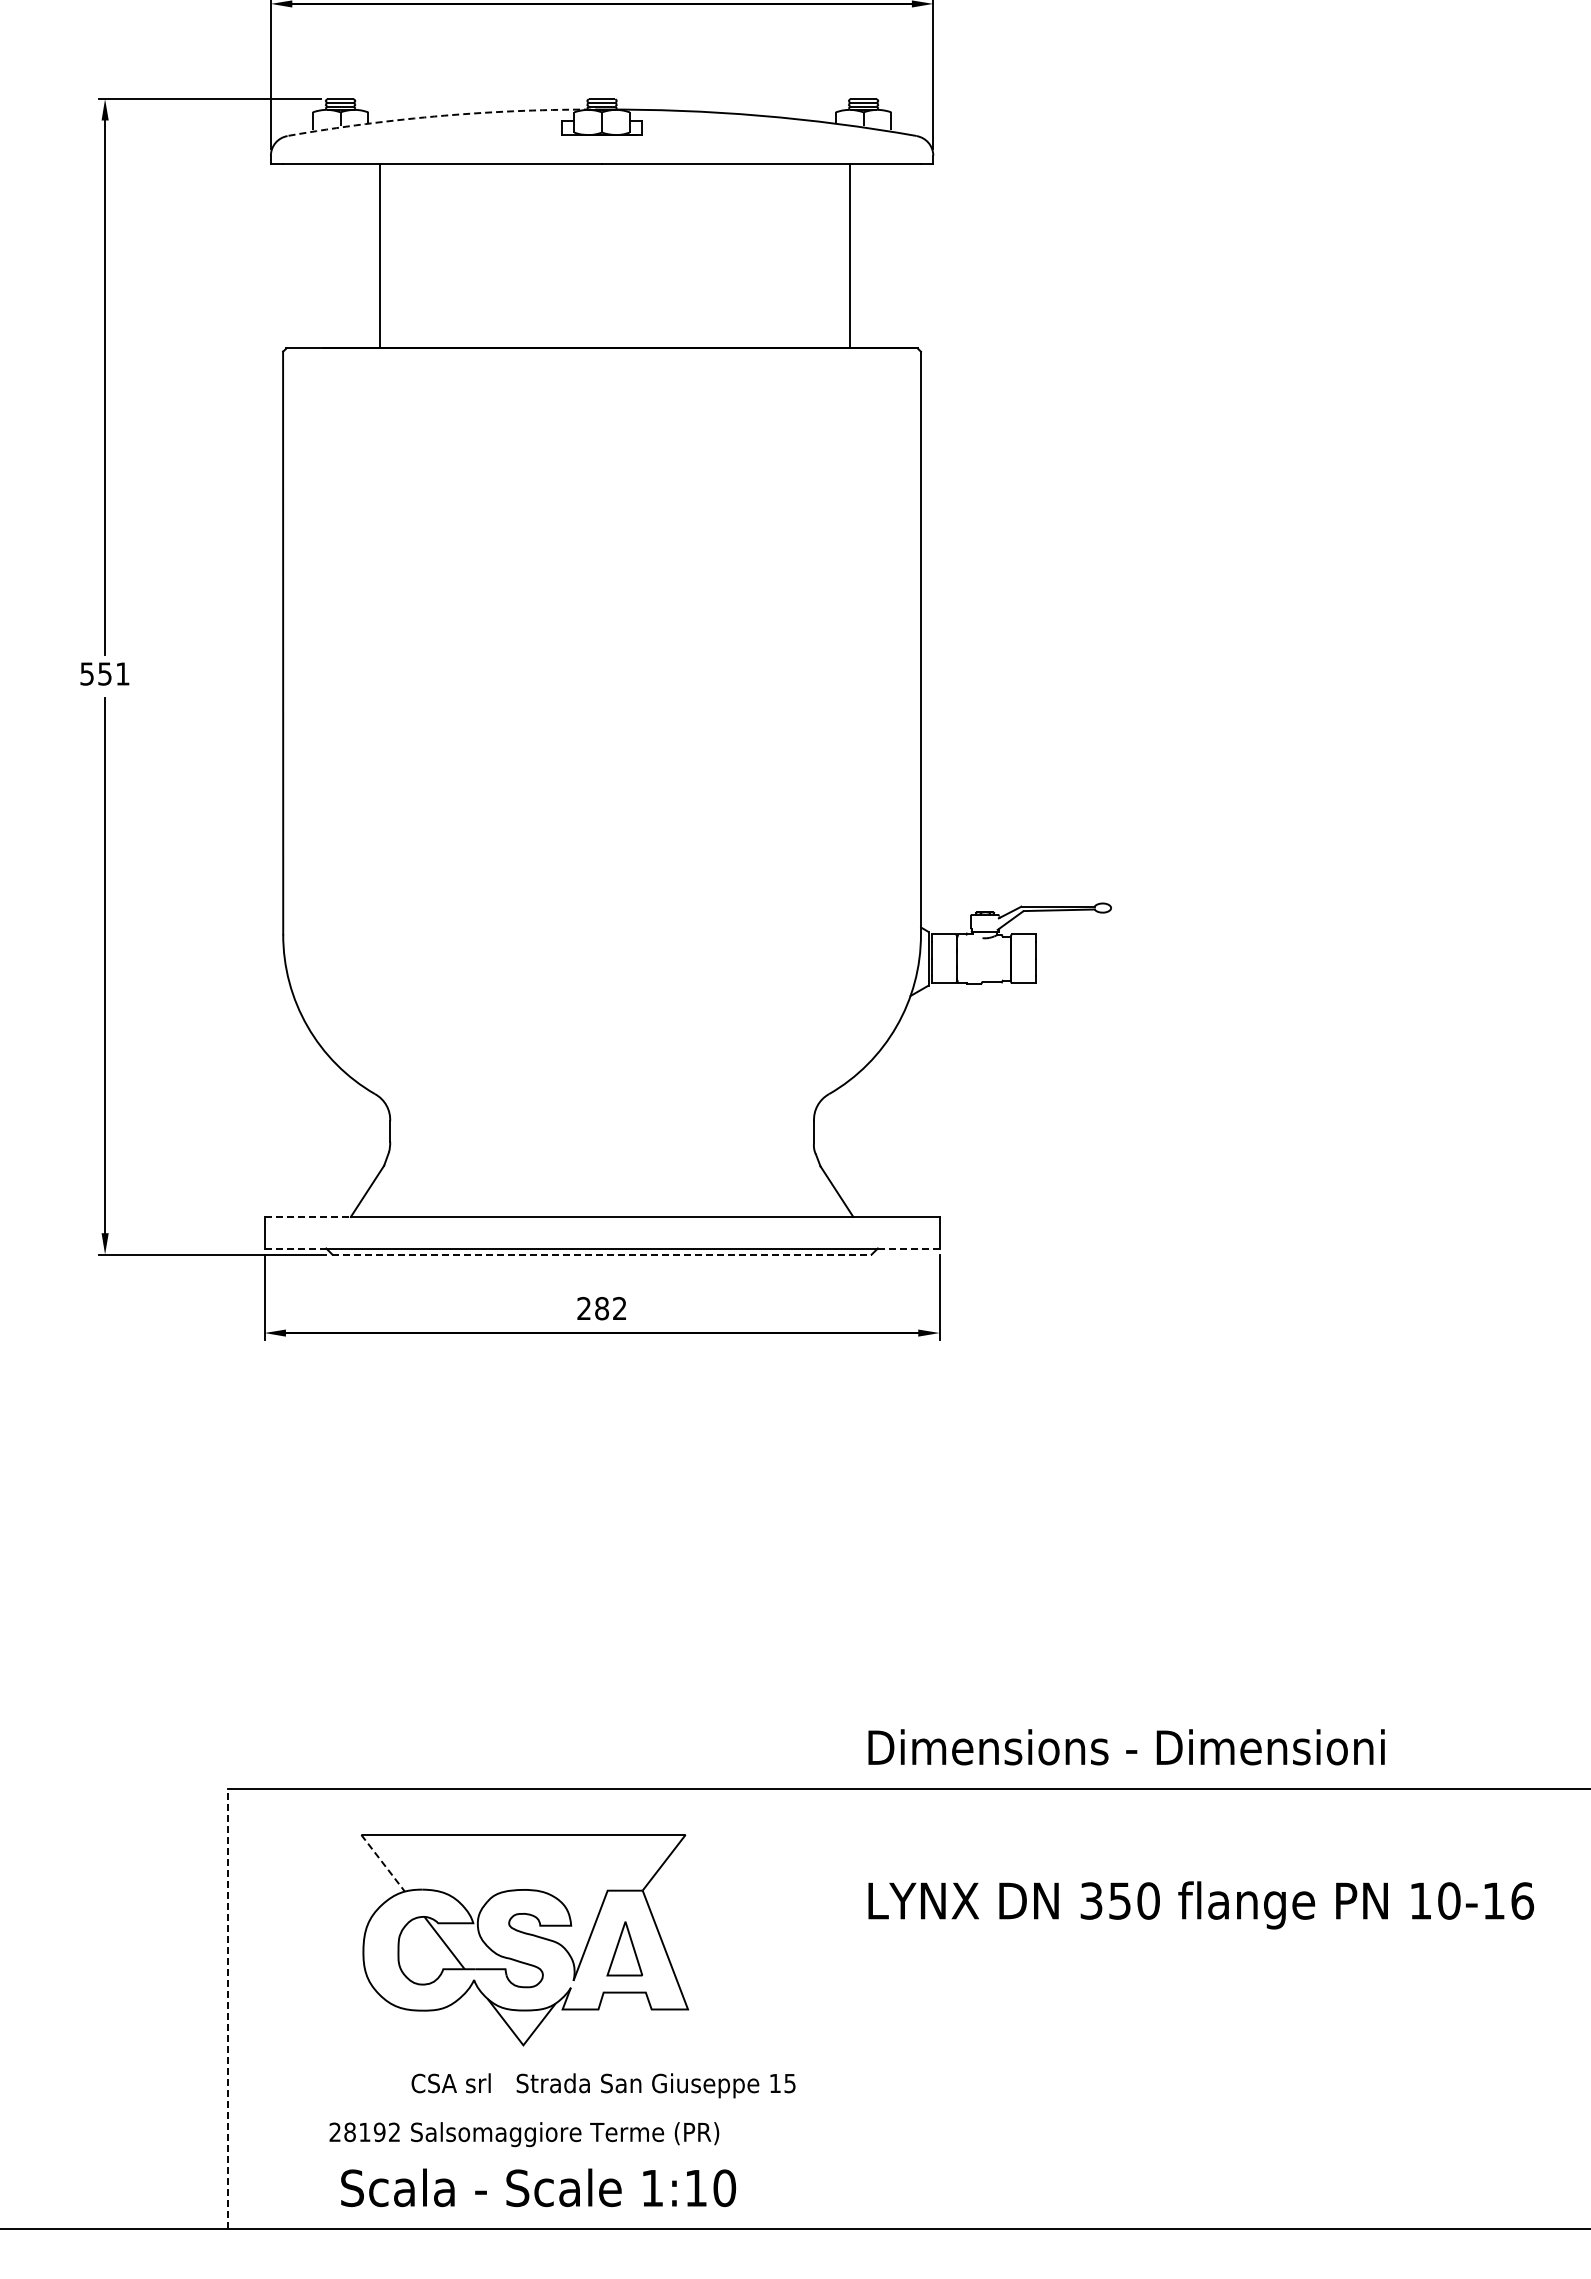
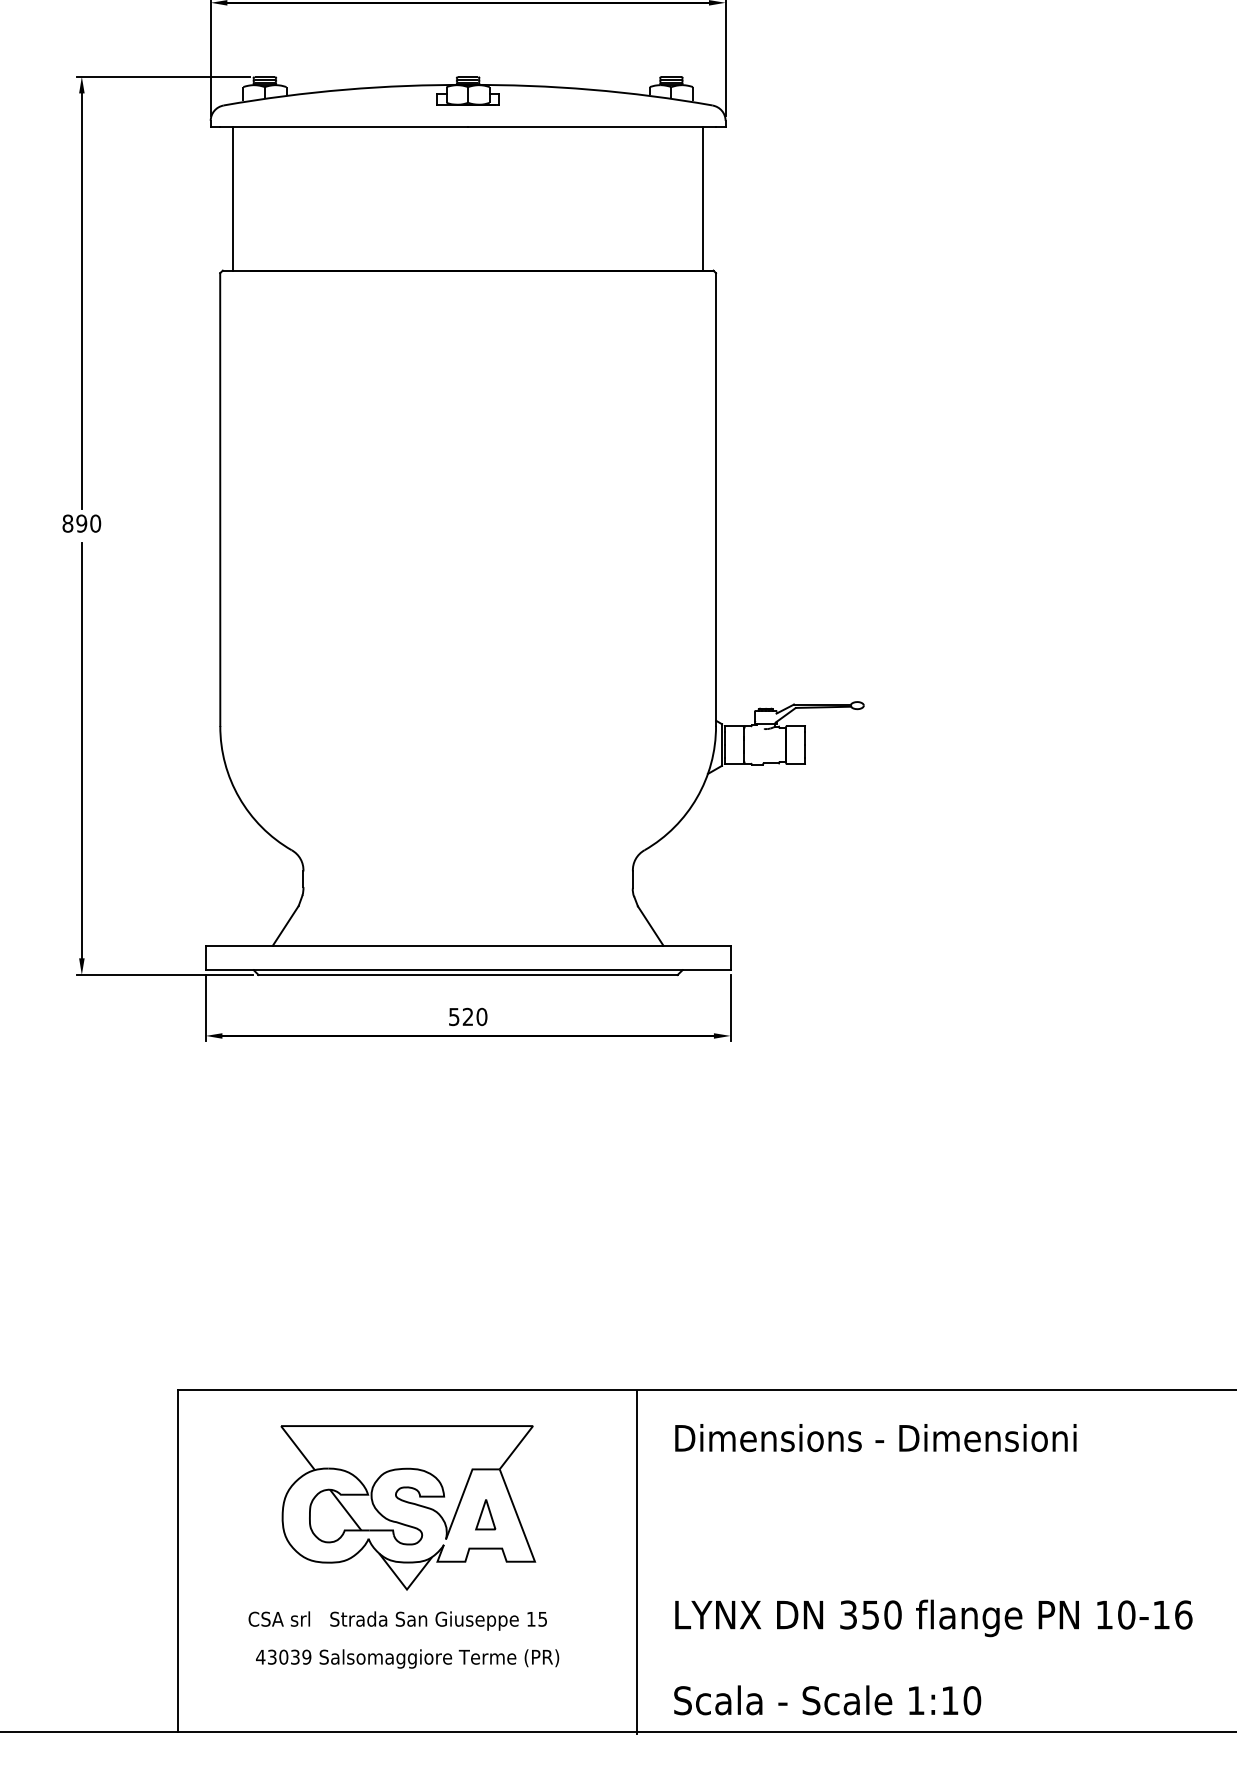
arc: (444, 115) -> (345, 89), dashed -> solid
line: (380, 255) -> (233, 198), moved
line: (850, 255) -> (703, 198), moved
text: (104, 673) -> (81, 523), 551 -> 890
line: (308, 1216) -> (239, 945), dashed -> solid
line: (295, 1248) -> (229, 970), dashed -> solid
line: (908, 1248) -> (706, 970), dashed -> solid
line: (601, 1254) -> (467, 974), dashed -> solid
text: (601, 1308) -> (467, 1016), 282 -> 520
text: (1126, 1747) -> (875, 1438), moved
line: (383, 1863) -> (298, 1448), dashed -> solid
text: (1201, 1905) -> (934, 1618), moved
part: (624, 1948) -> (485, 1514), size x0.71
line: (228, 2008) -> (177, 1560), dashed -> solid
line: (818, 2010) -> (636, 1562), added
text: (603, 2085) -> (397, 1620), moved
text: (364, 2132) -> (283, 1657), 28192 -> 43039
text: (538, 2187) -> (827, 1700), moved

